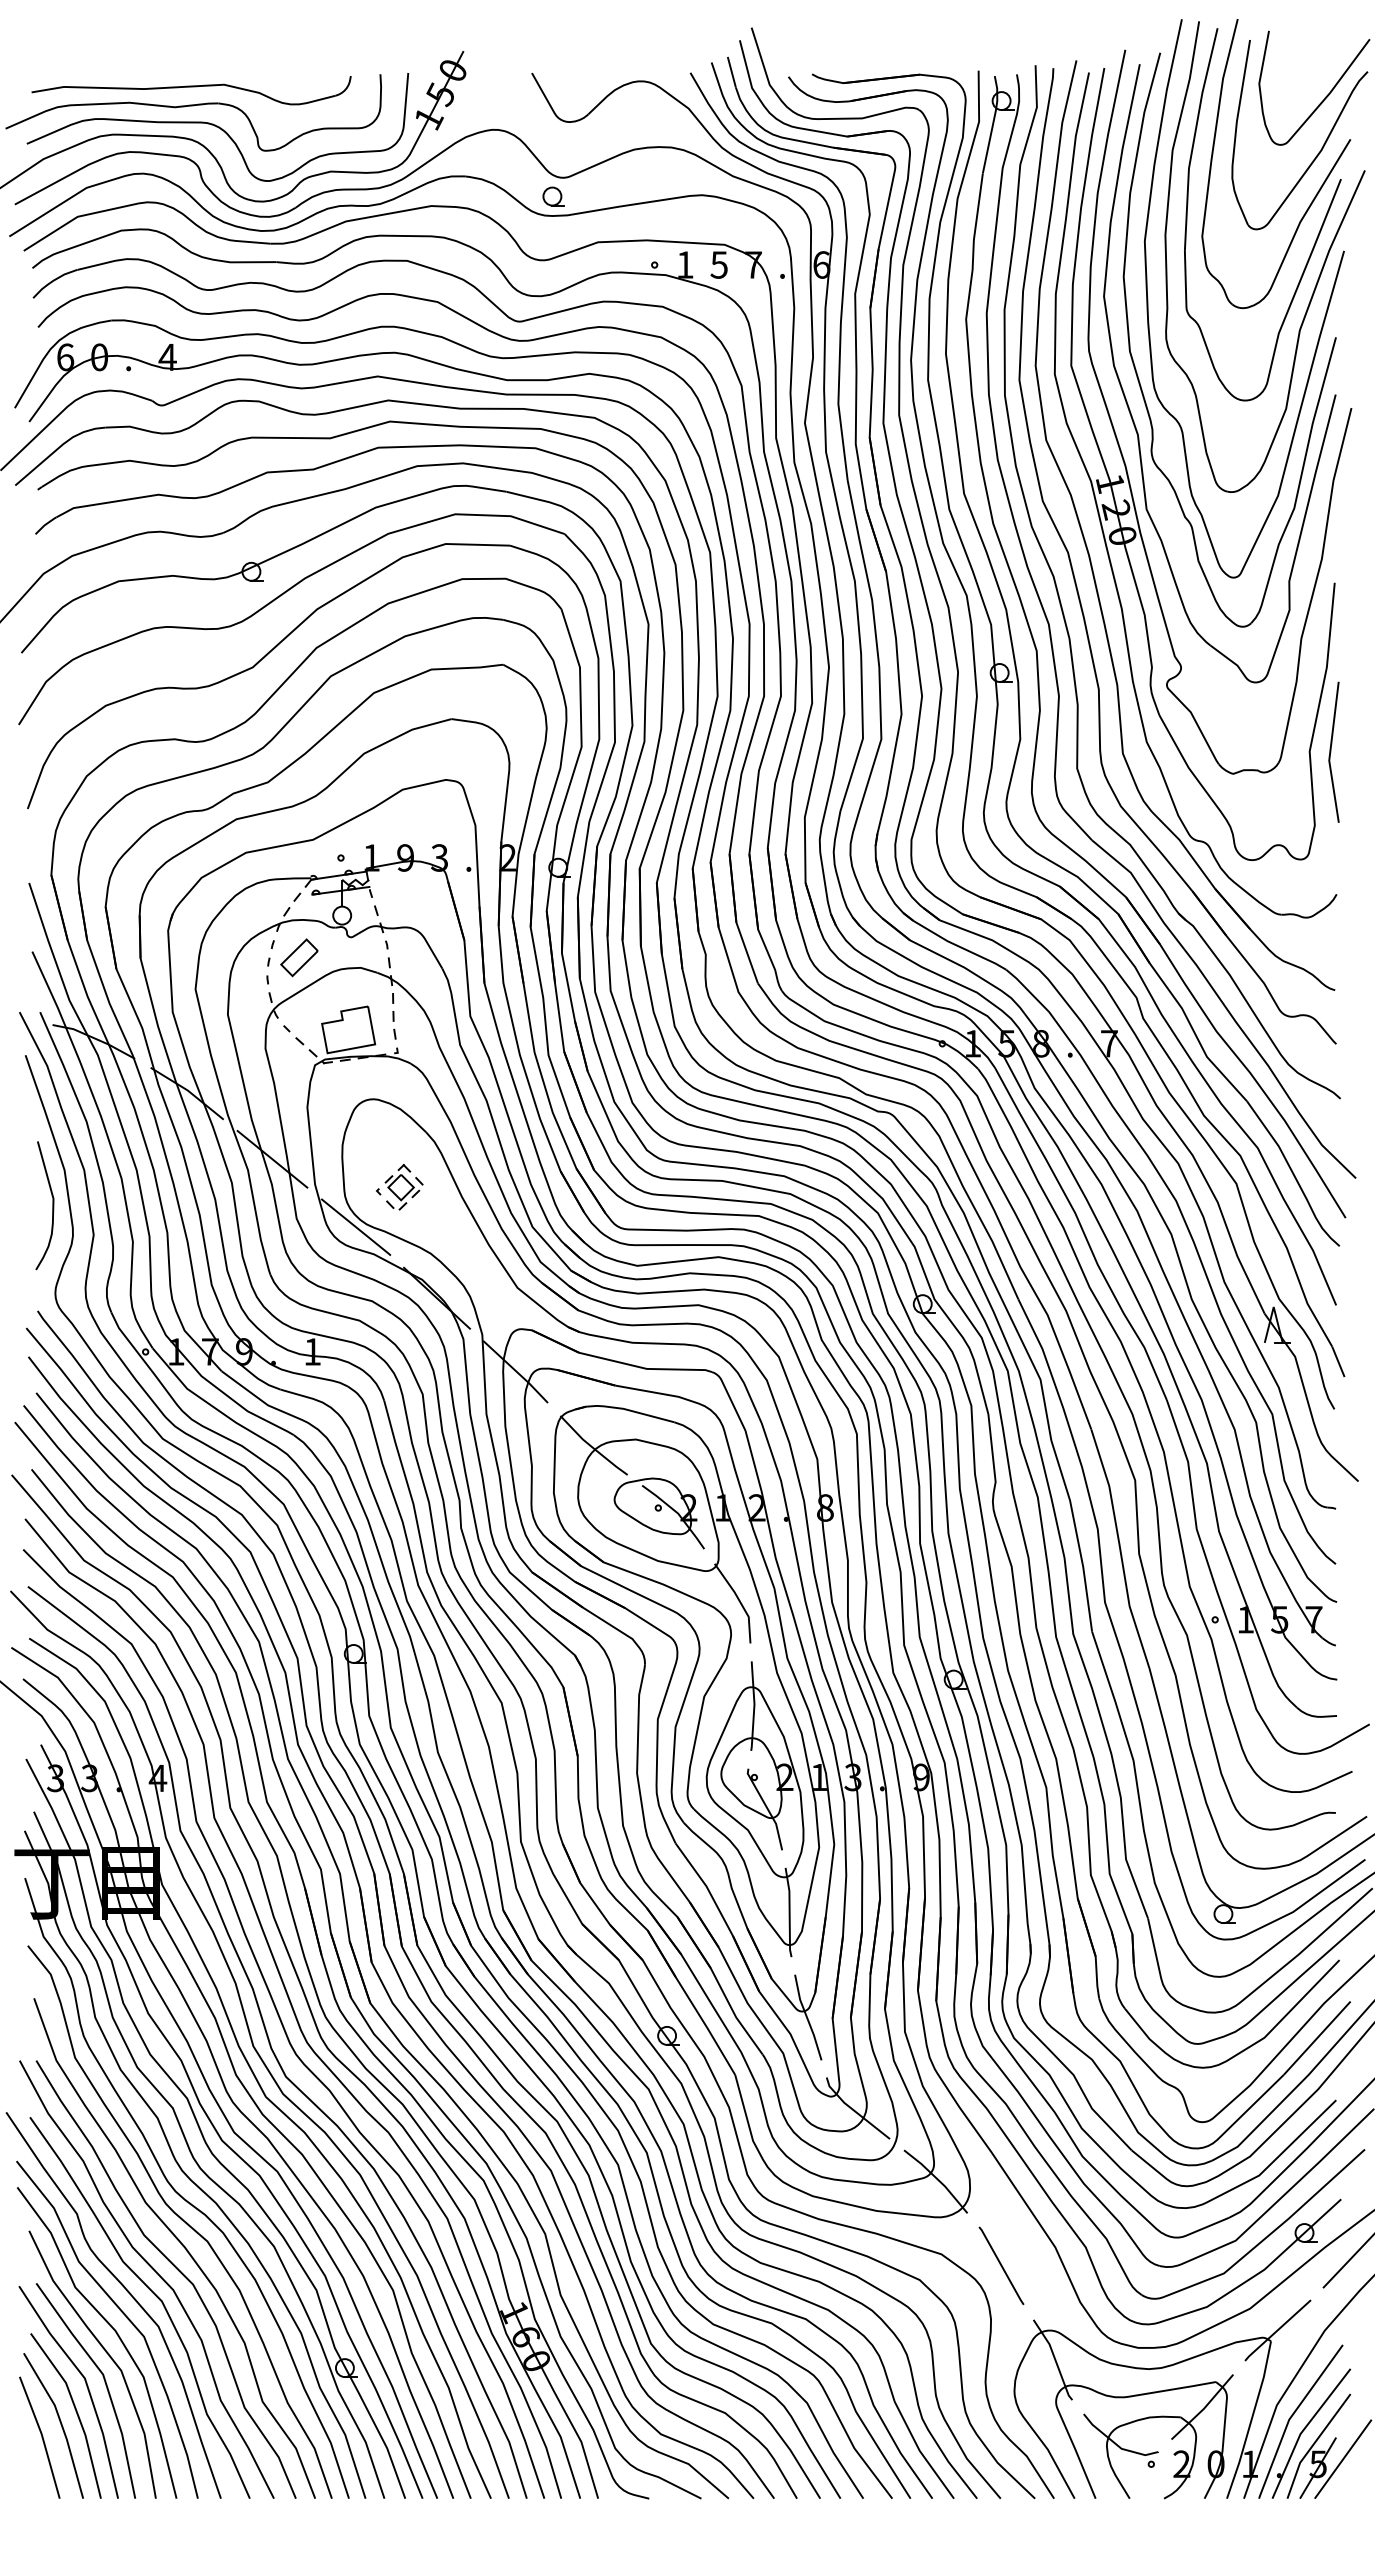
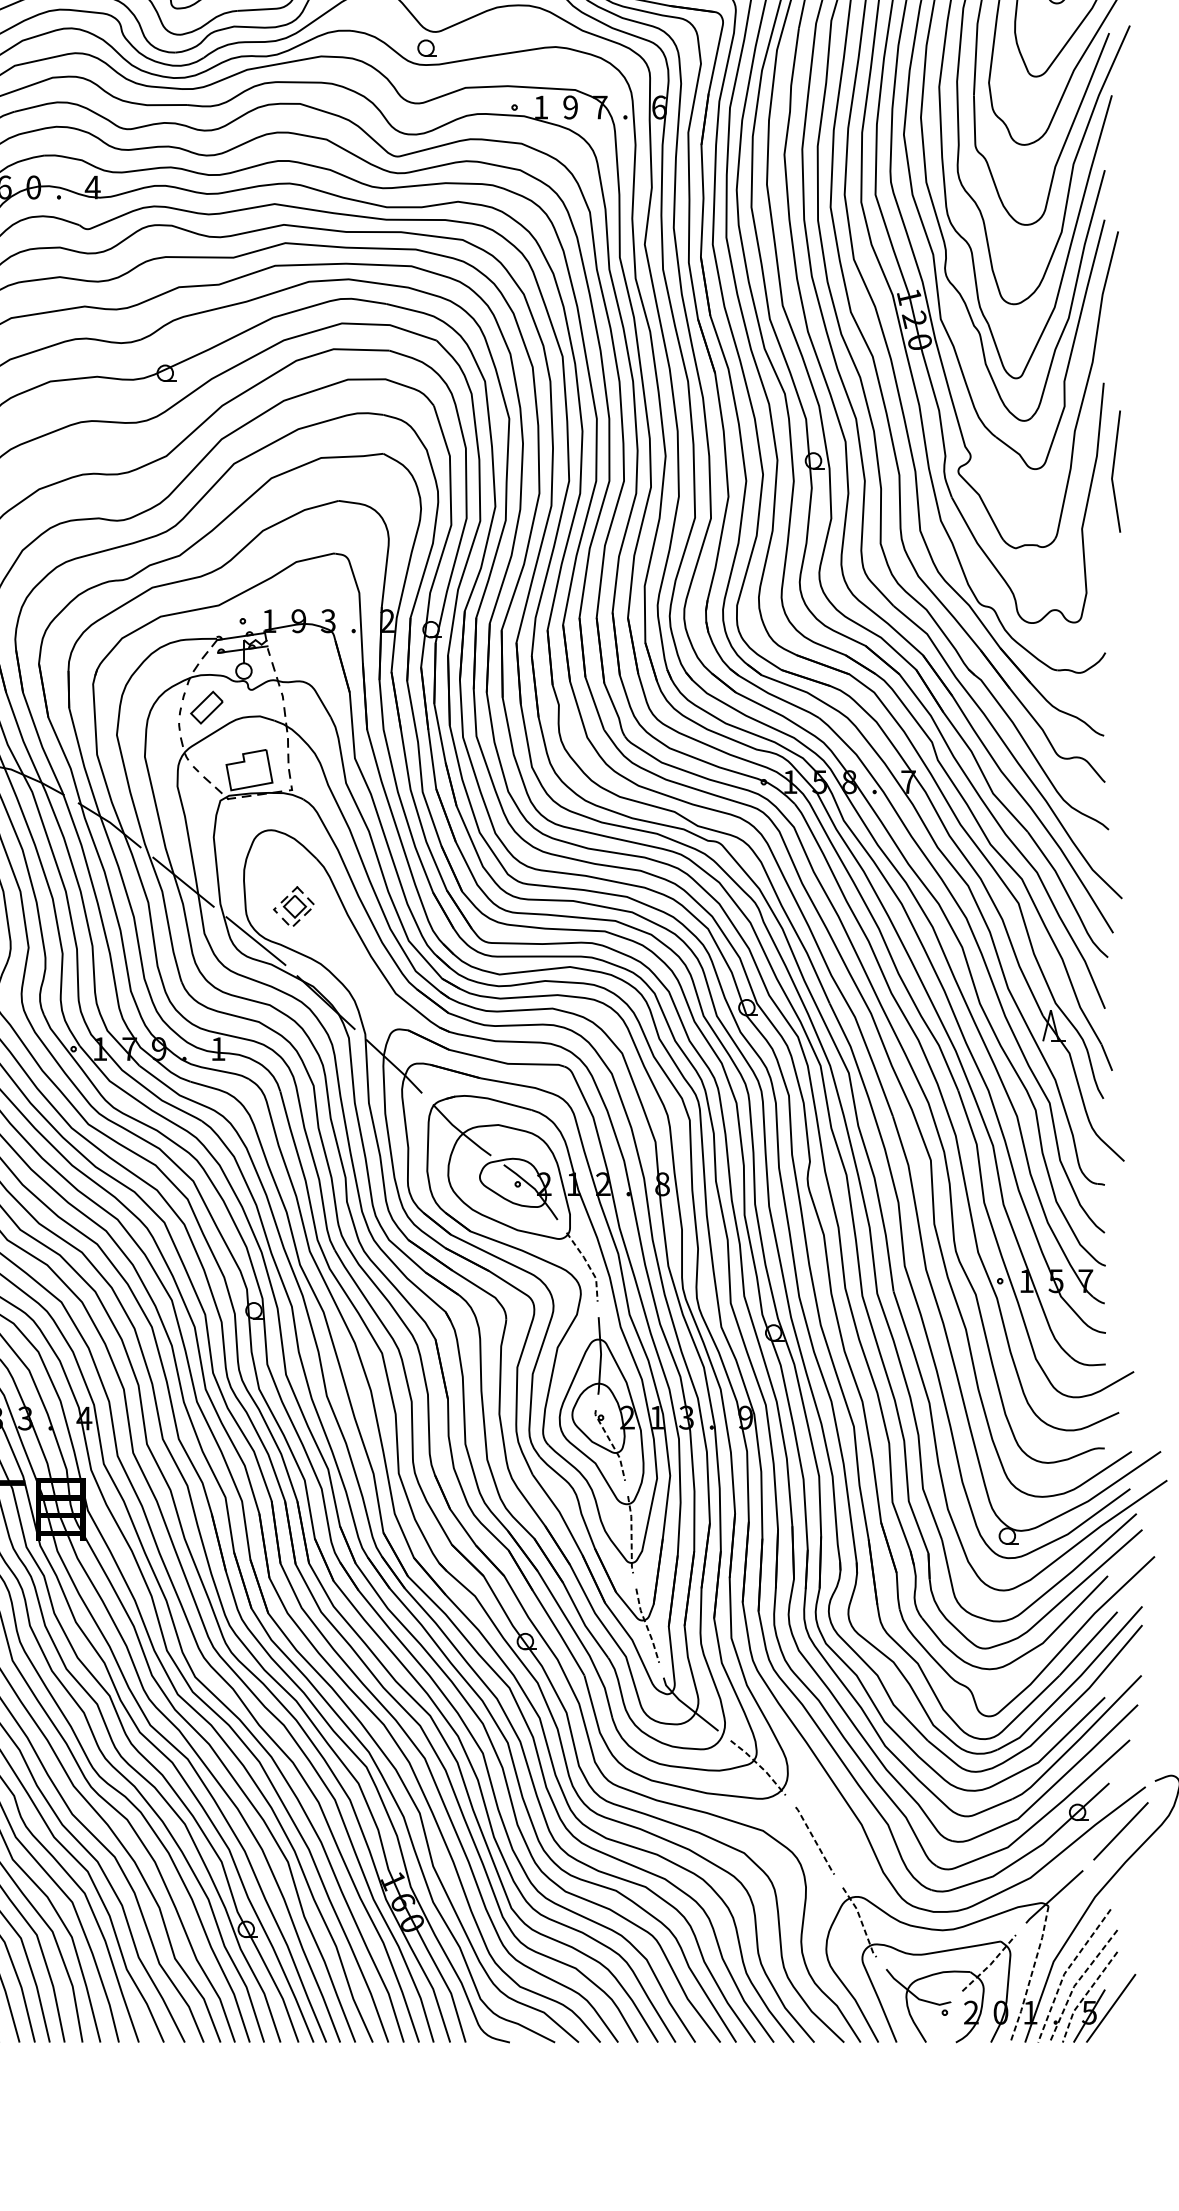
text: (718, 264) -> (569, 107), 5 -> 9
line: (1331, 751) -> (1113, 470), moved
line: (739, 1601) -> (588, 1265), solid -> dashed
line: (767, 1809) -> (612, 1445), solid -> dashed
line: (789, 1912) -> (631, 1534), solid -> dashed
line: (807, 2018) -> (647, 1626), solid -> dashed
line: (937, 2179) -> (759, 1766), solid -> dashed
line: (1001, 2266) -> (815, 1841), solid -> dashed
line: (1055, 2359) -> (861, 1921), solid -> dashed
line: (1203, 2408) -> (990, 1964), solid -> dashed
line: (1290, 2417) -> (1065, 1972), solid -> dashed
line: (1251, 2420) -> (1031, 1974), solid -> dashed
line: (1303, 2430) -> (1076, 1983), solid -> dashed
line: (1313, 2444) -> (1085, 1995), solid -> dashed

